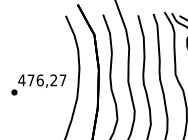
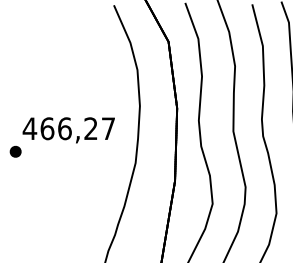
text: (30, 80) -> (46, 128), 476,27 -> 466,27

